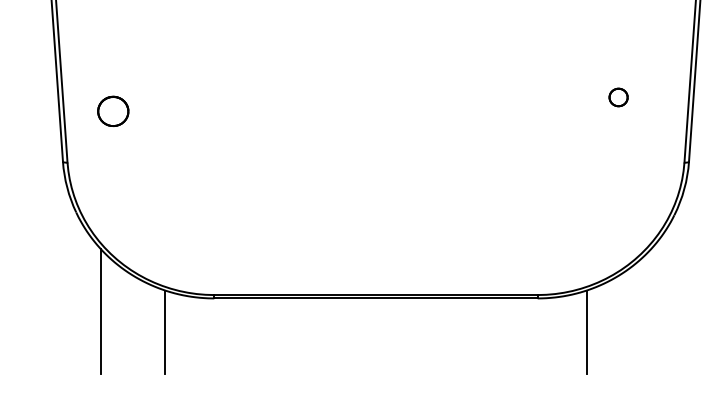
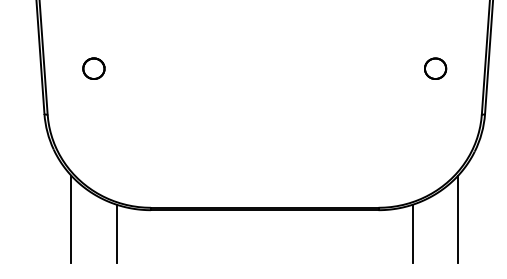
part: (618, 97) -> (435, 68), size x1.67
part: (113, 110) -> (94, 68), moved
line: (650, 311) -> (457, 219), added

